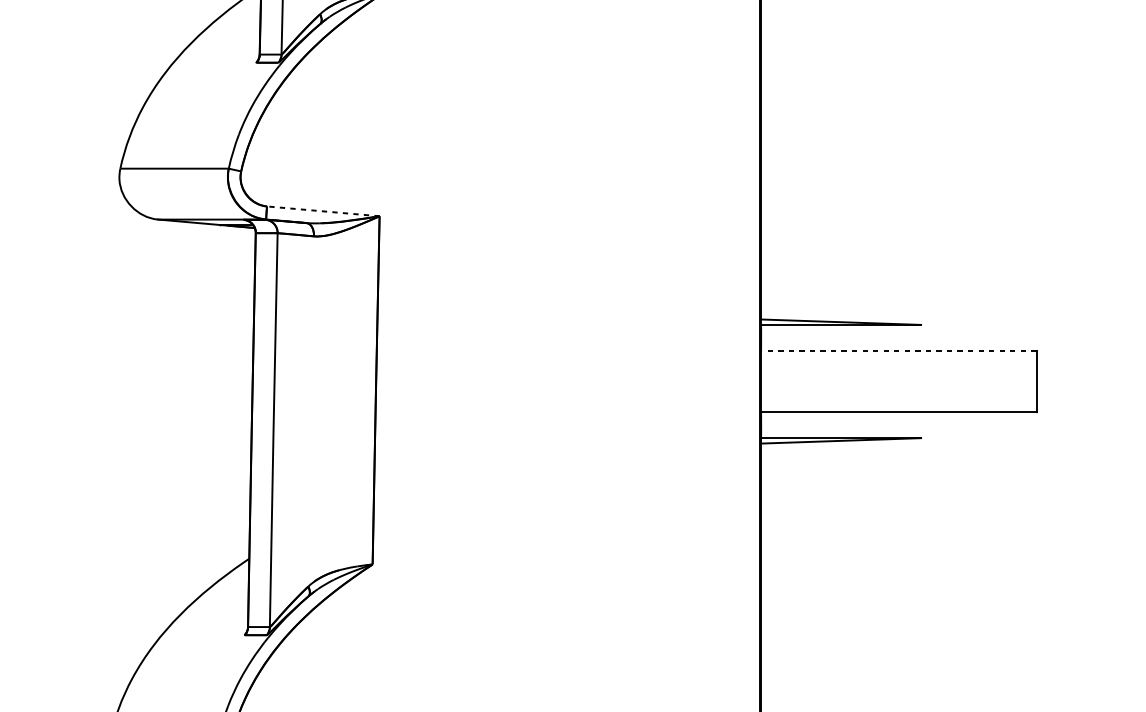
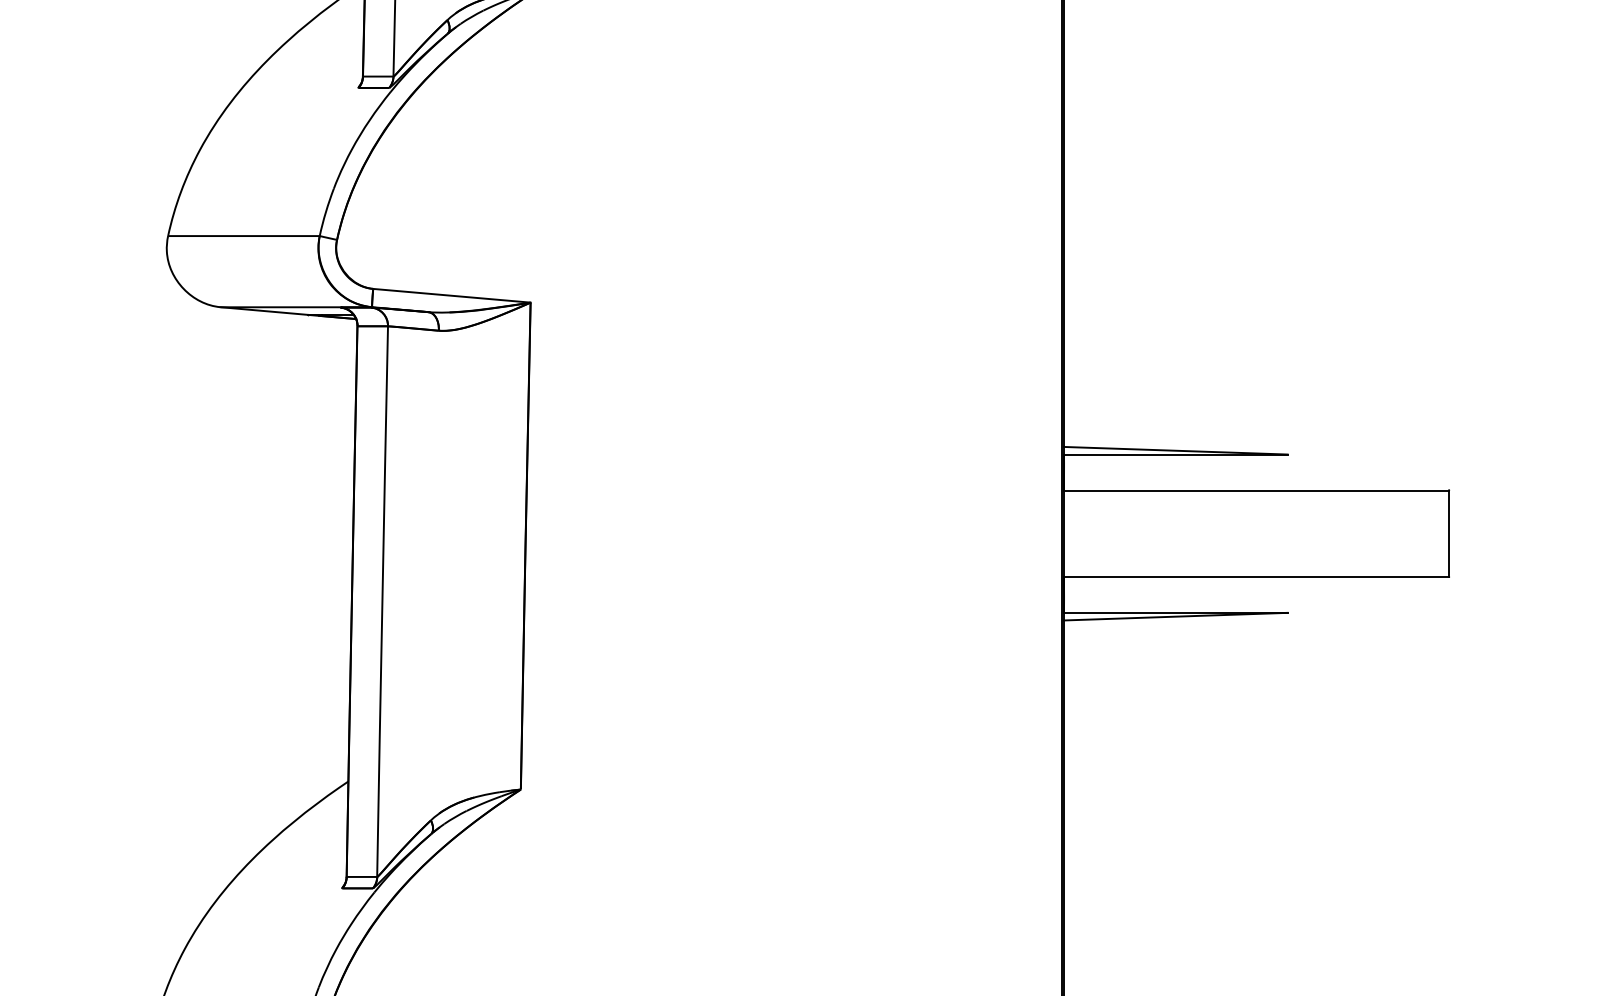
line: (323, 211) -> (451, 295), dashed -> solid
line: (898, 350) -> (1256, 490), dashed -> solid

